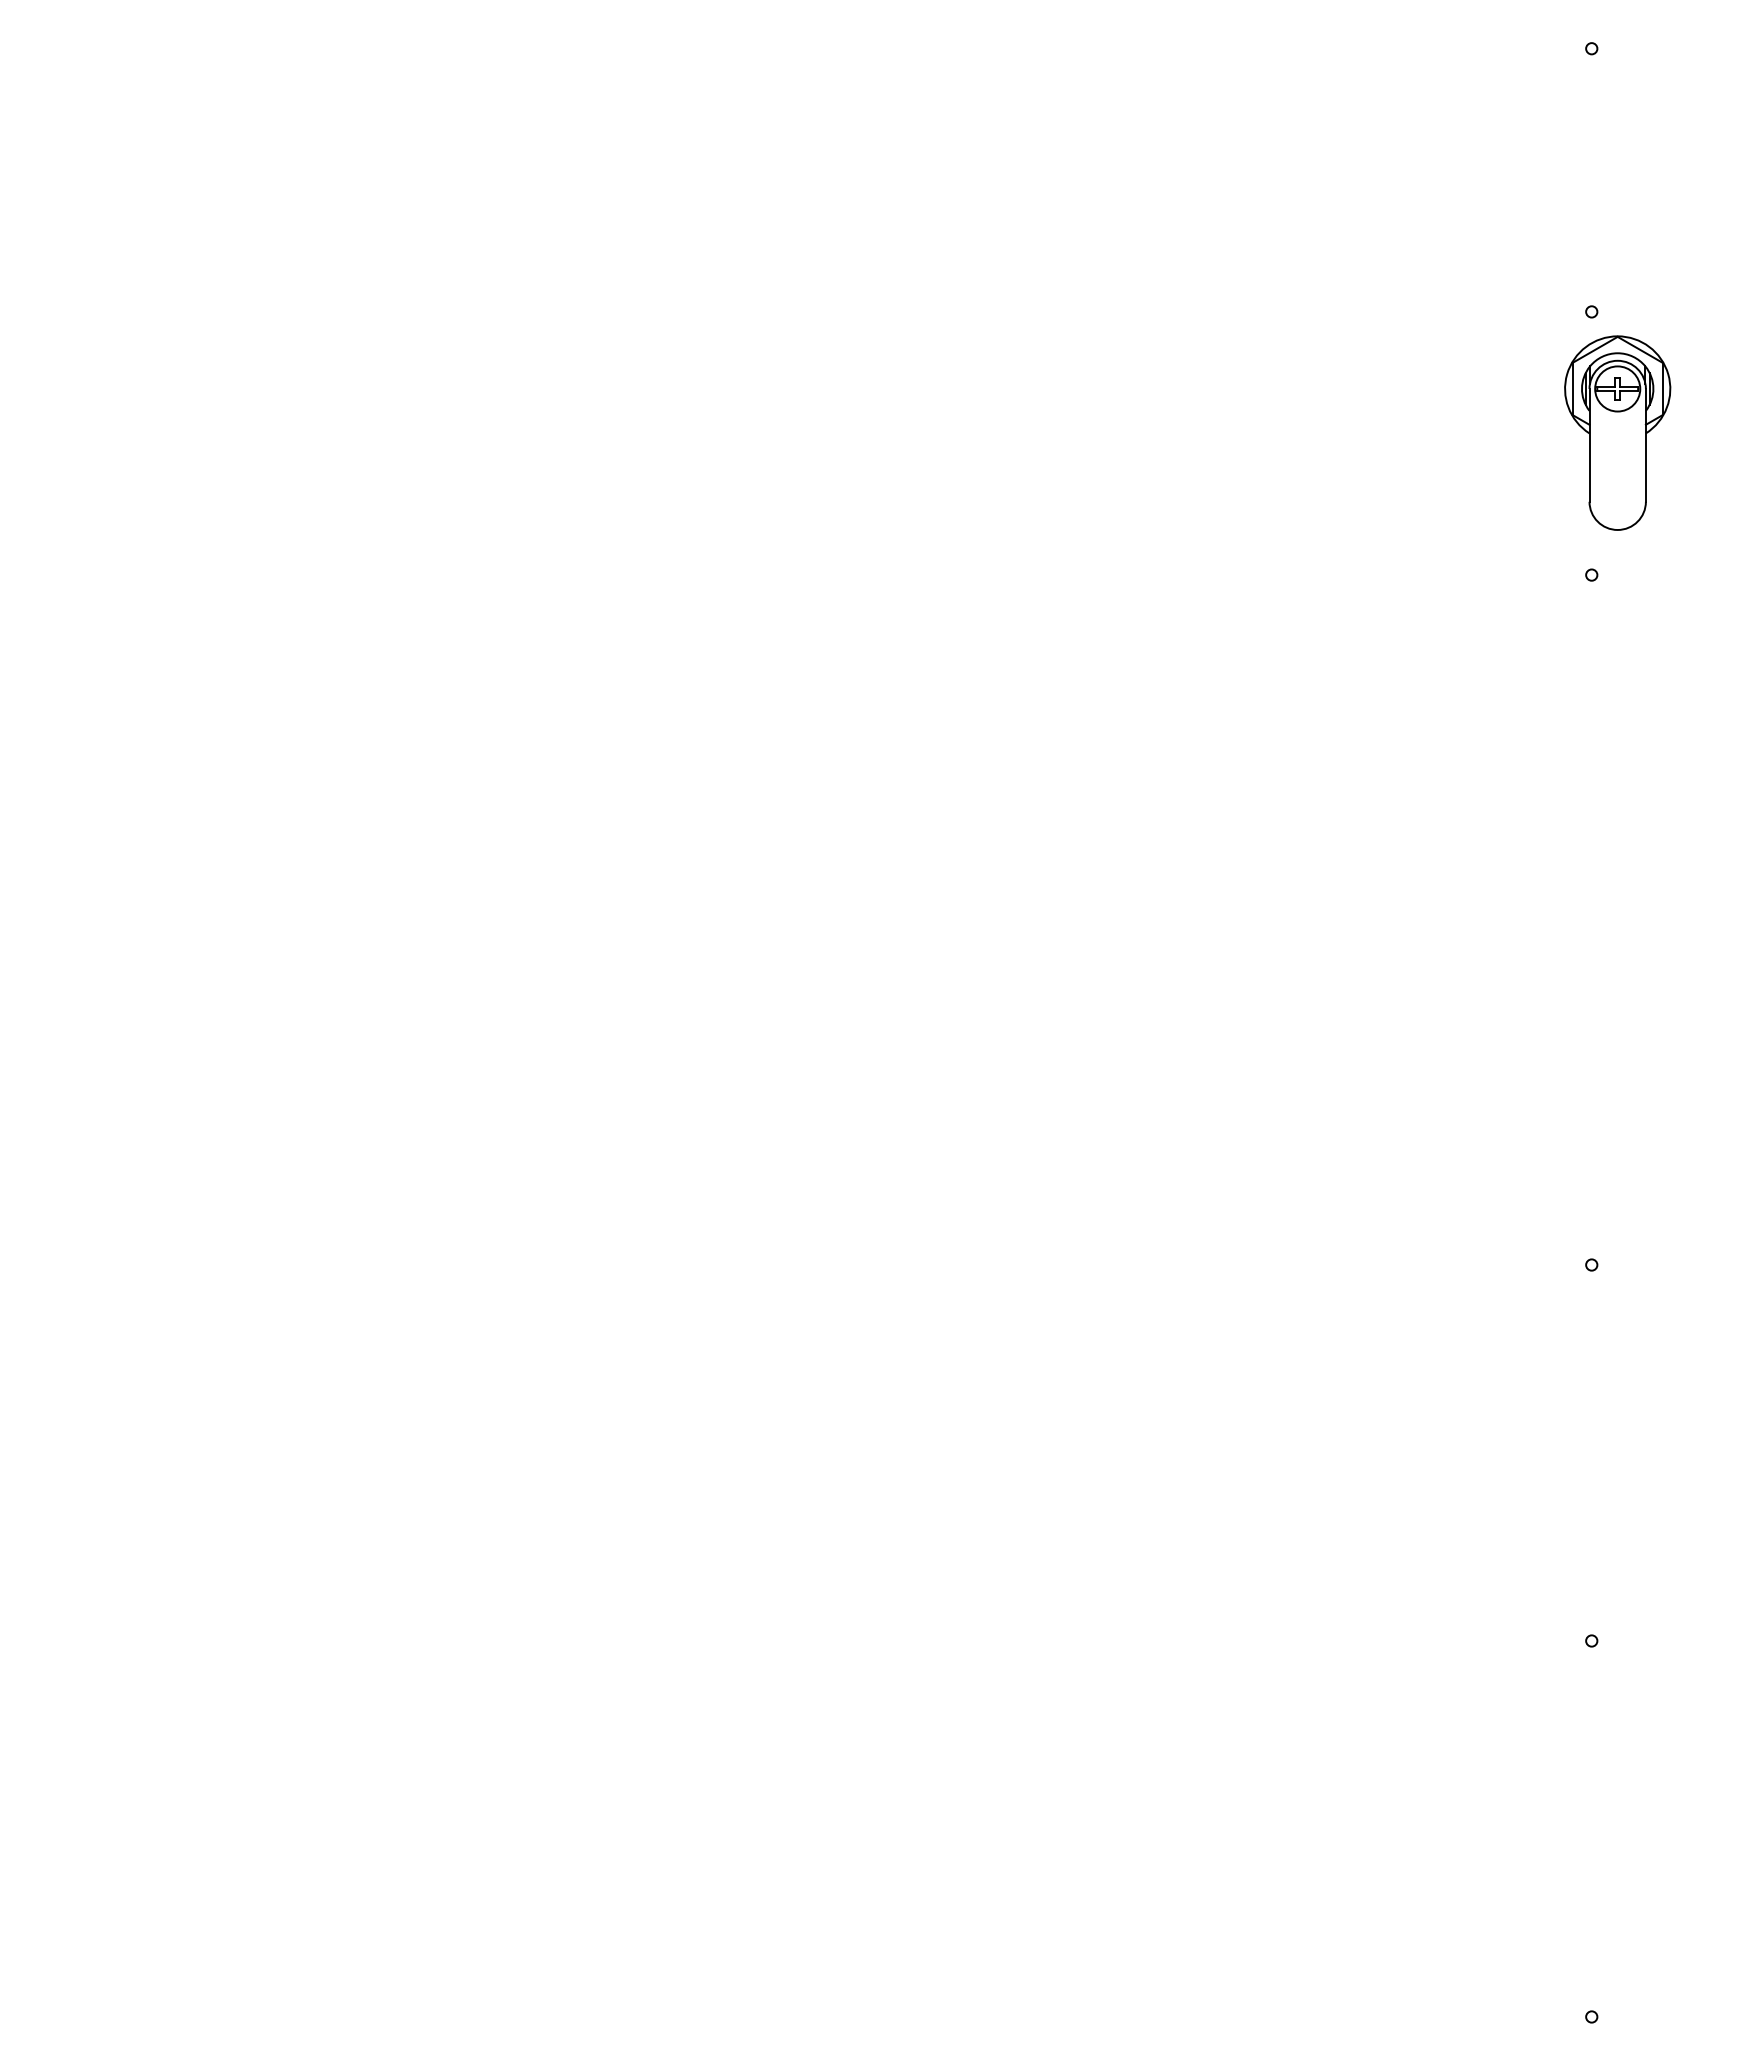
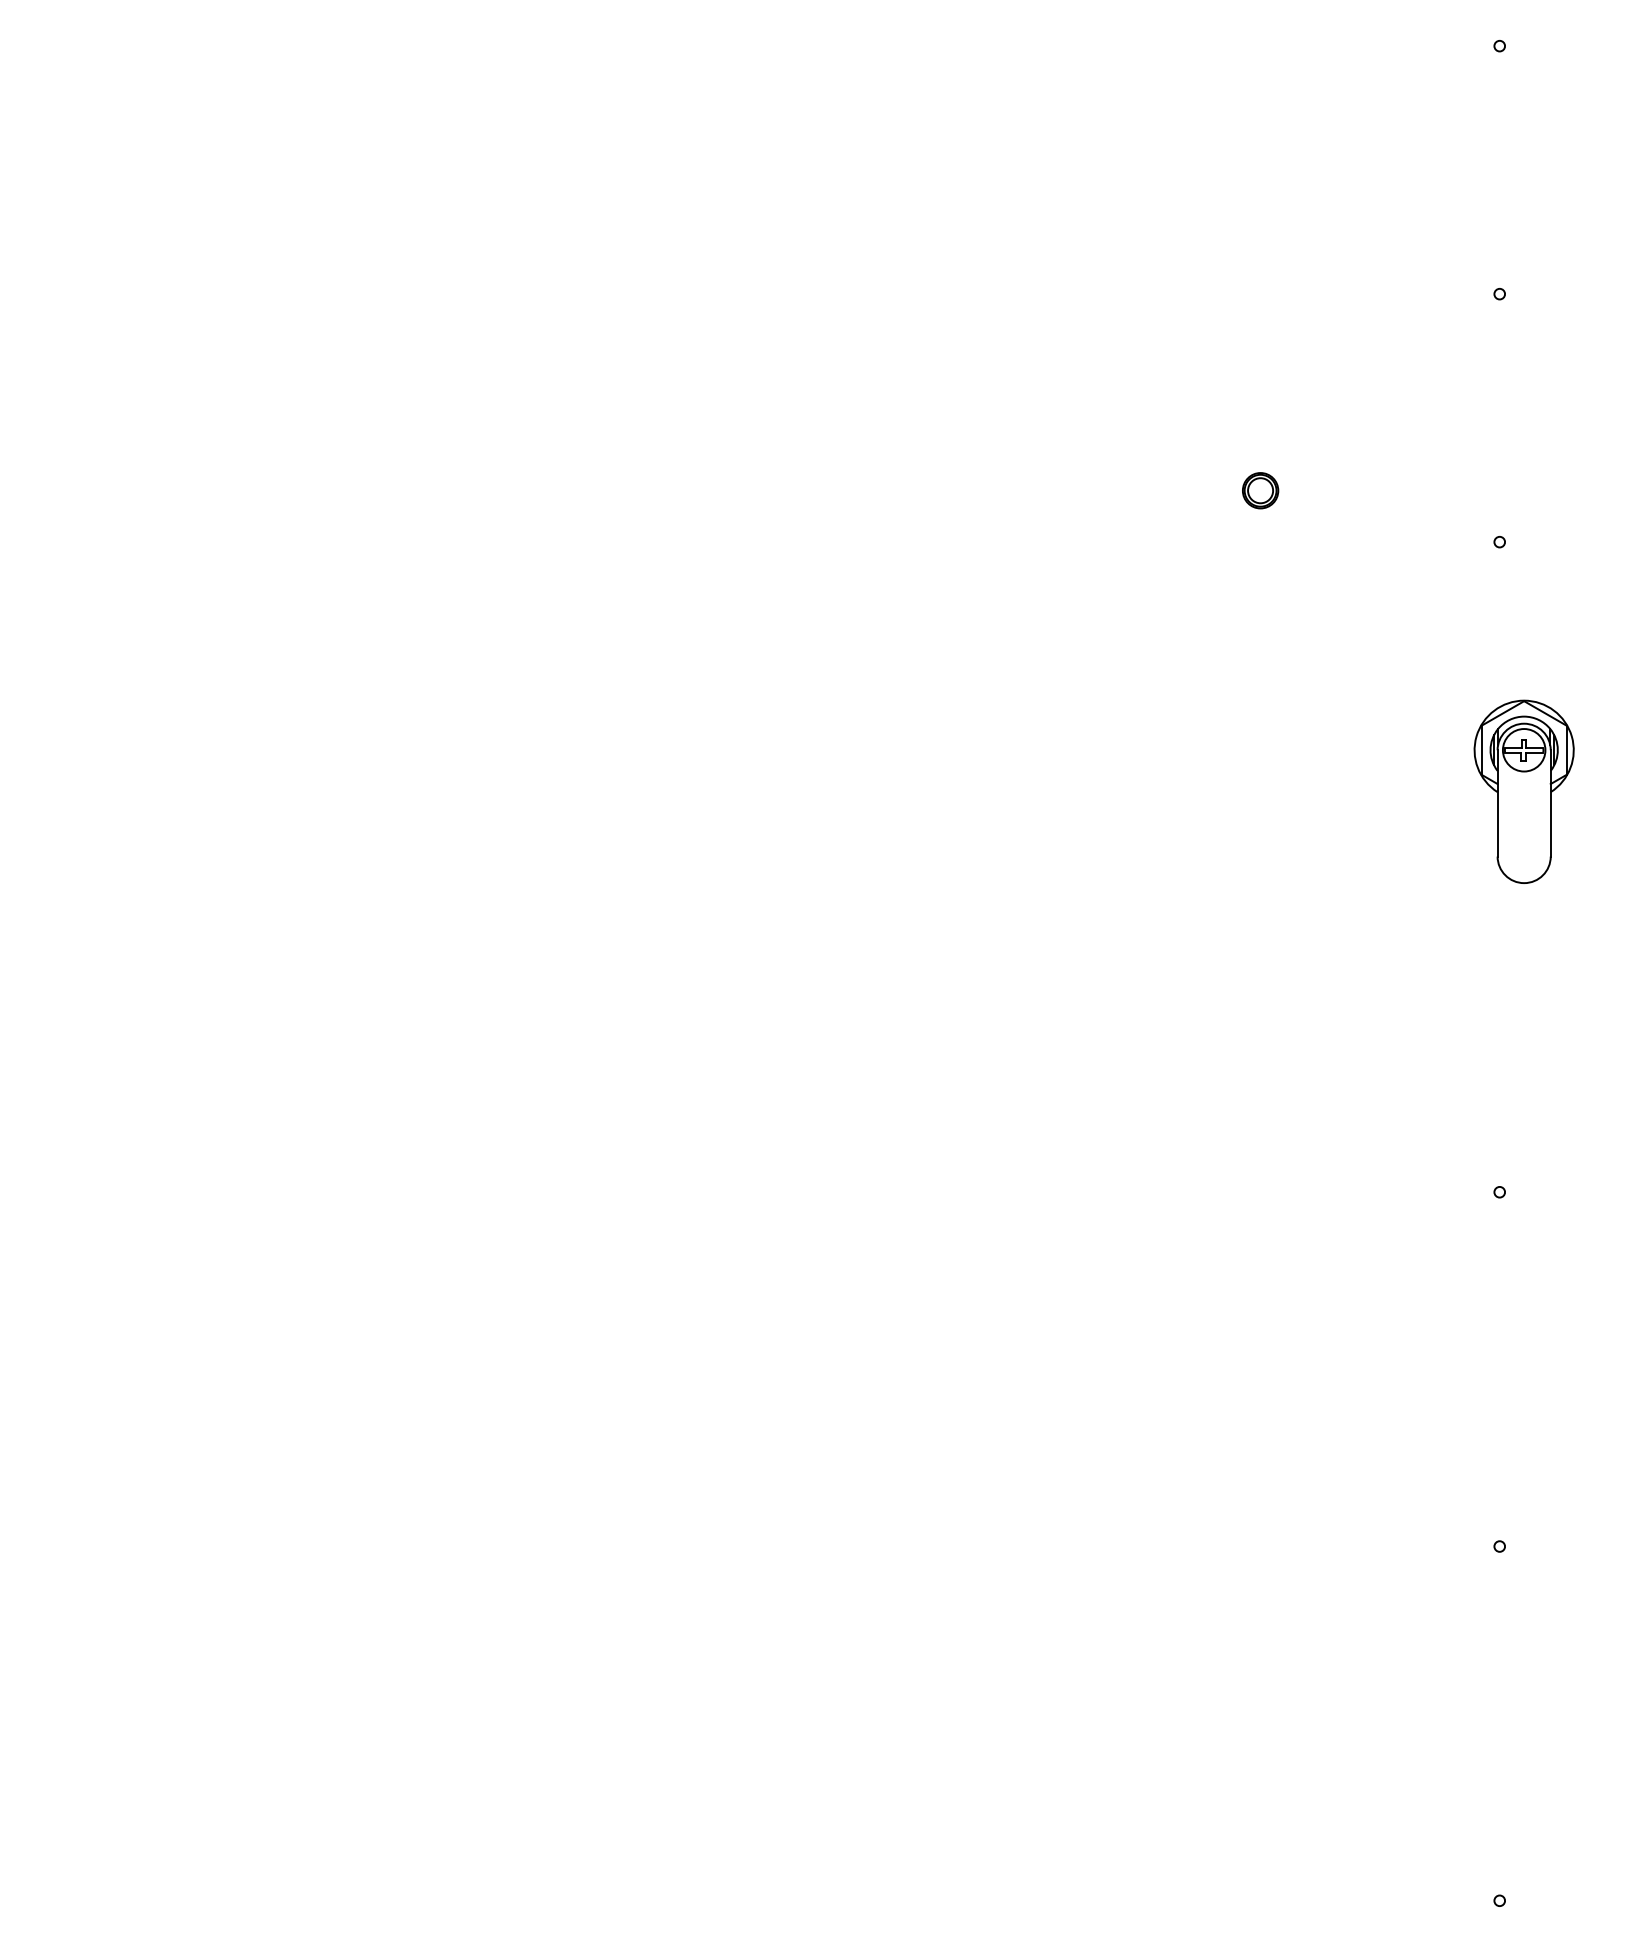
part: (1617, 432) -> (1523, 791), moved
part: (1337, 520) -> (1260, 490), added

